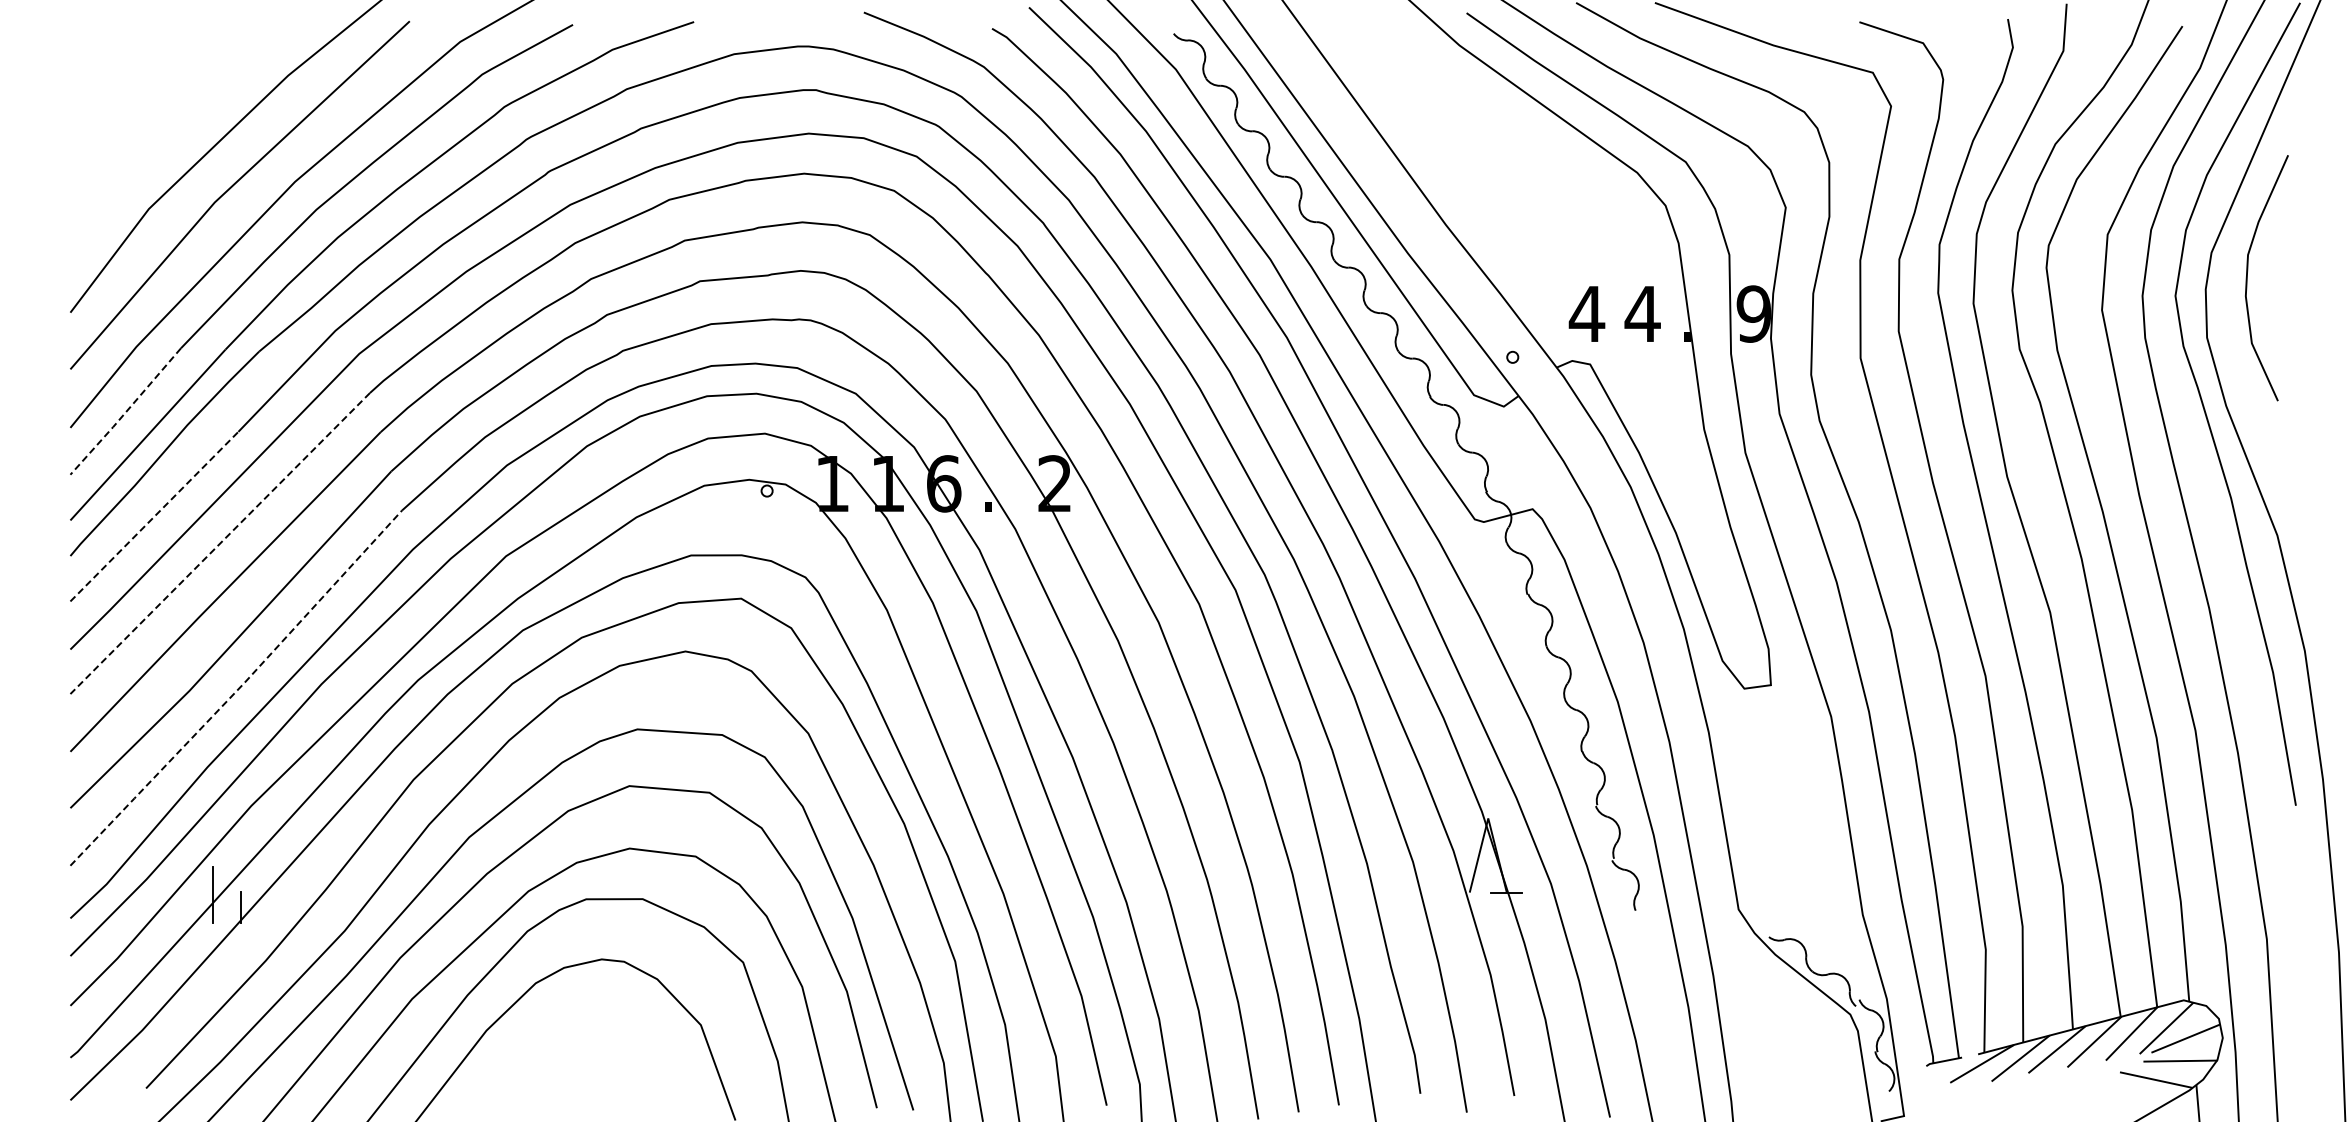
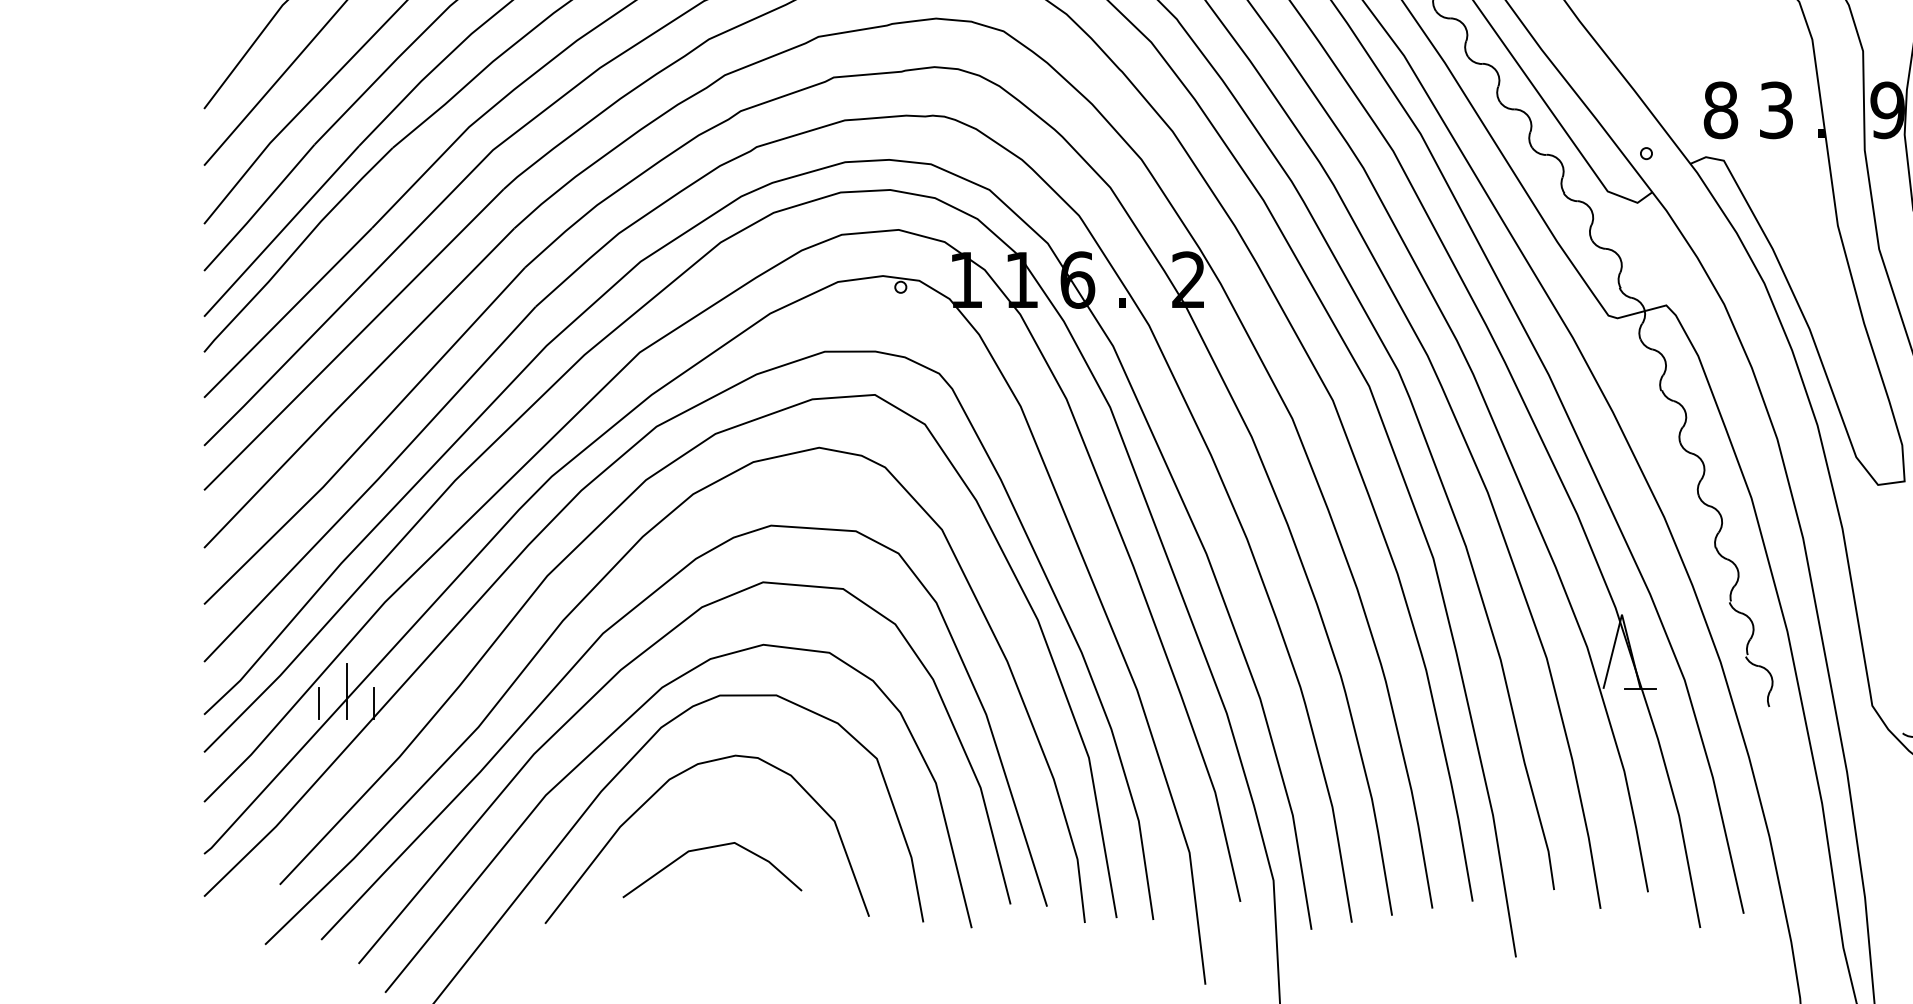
text: (1586, 313) -> (1720, 109), 4 -> 8
text: (1642, 313) -> (1776, 109), 4 -> 3
line: (125, 412) -> (259, 208), dashed -> solid
line: (154, 516) -> (288, 312), dashed -> solid
line: (219, 543) -> (353, 339), dashed -> solid
line: (238, 689) -> (372, 485), dashed -> solid
line: (185, 907) -> (319, 703), added
line: (575, 1052) -> (709, 848), added

